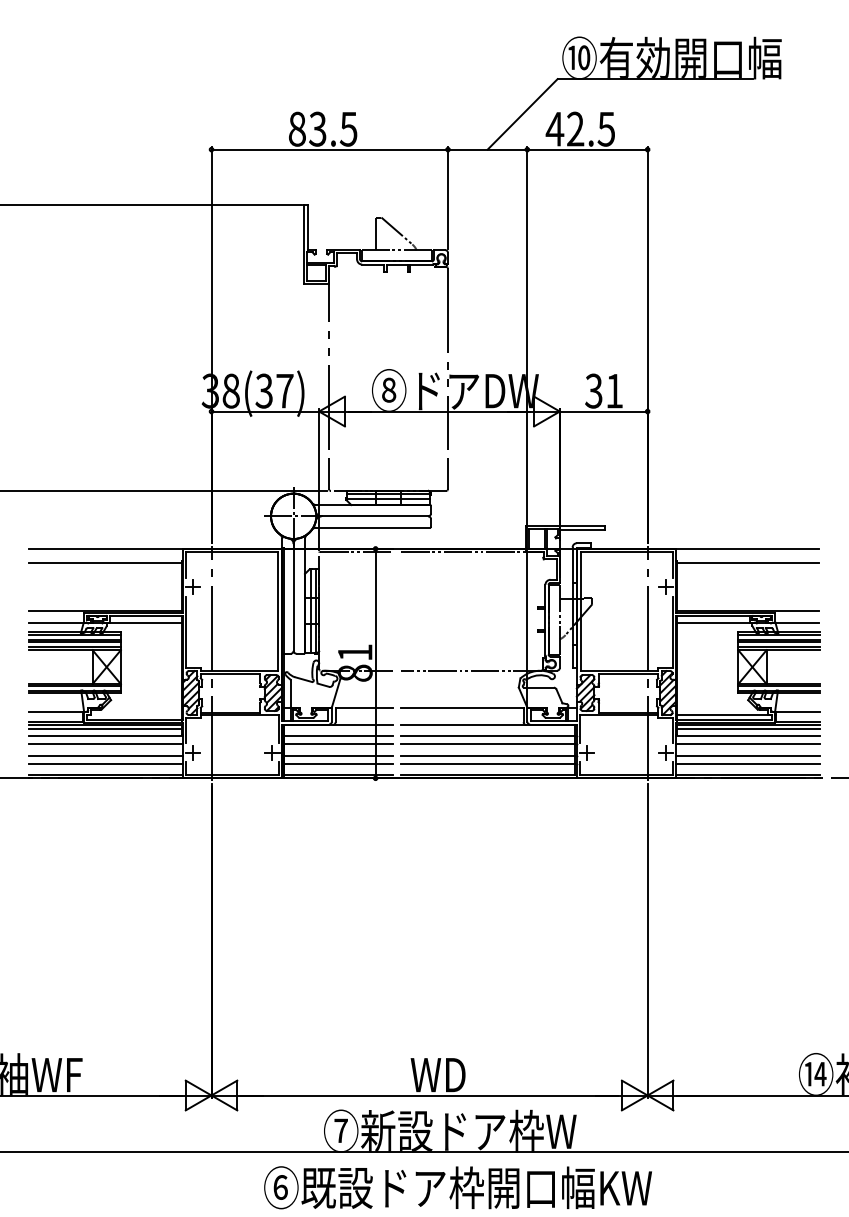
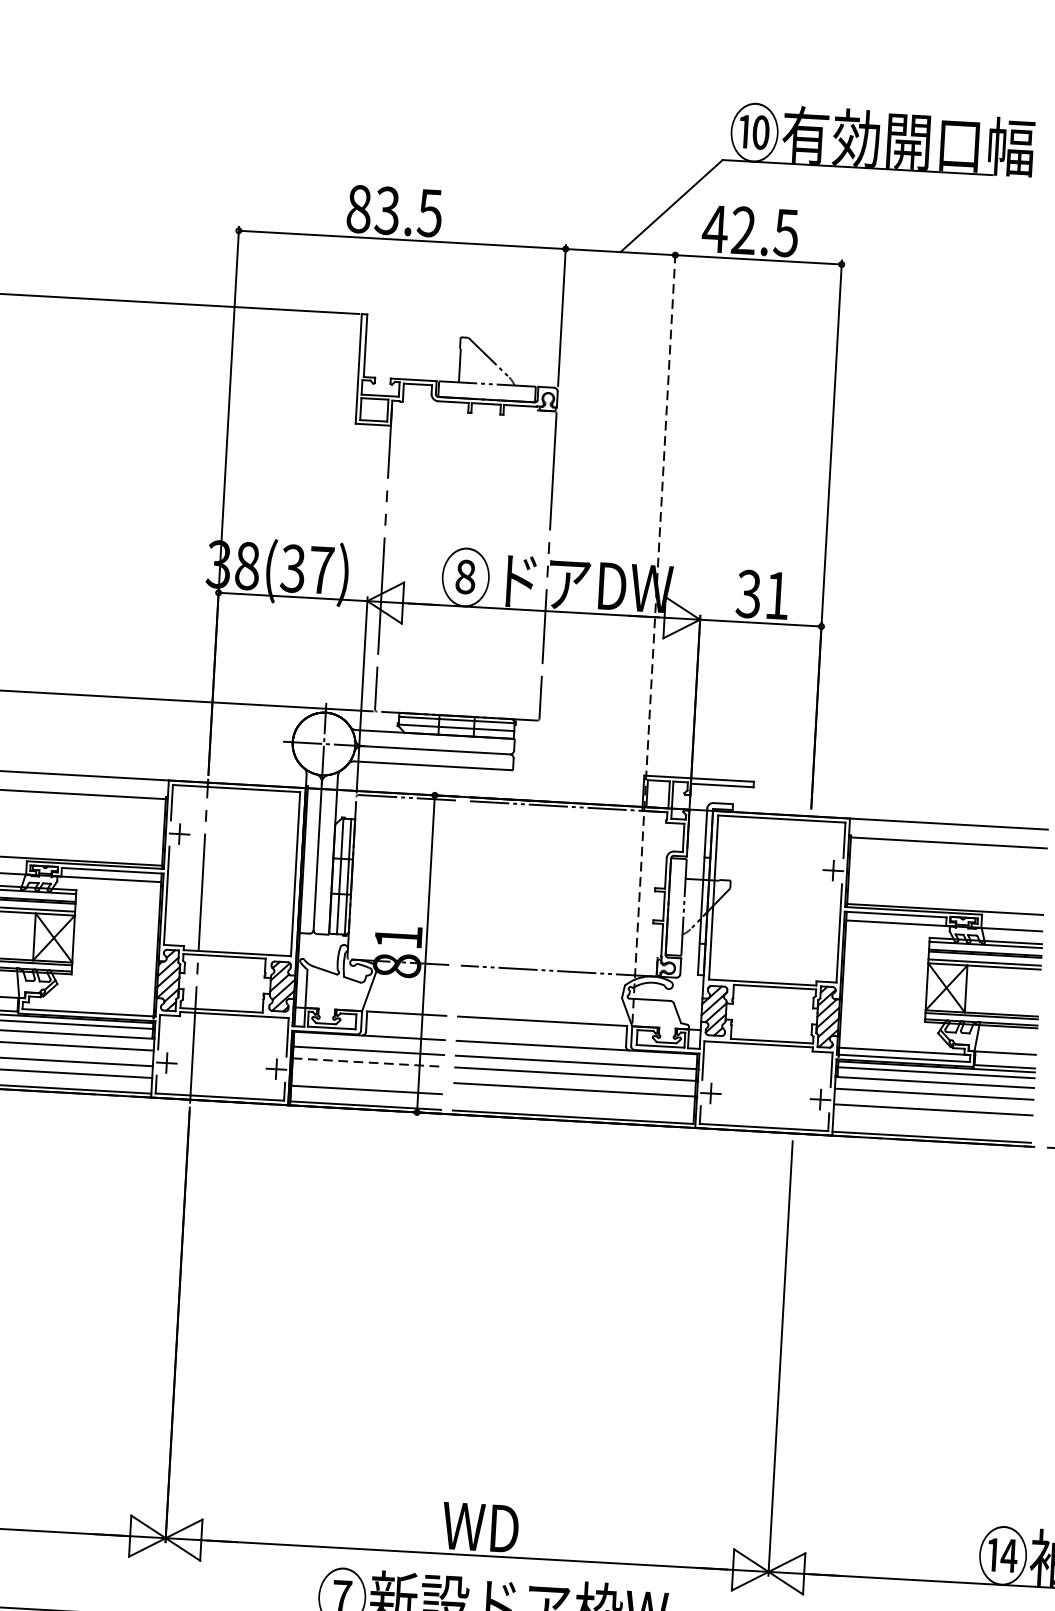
line: (527, 425) -> (654, 636), solid -> dashed
line: (647, 663) -> (801, 974), removed
line: (338, 744) -> (368, 1062), solid -> dashed
line: (337, 755) -> (366, 1077), removed
line: (488, 764) -> (574, 1102), removed
line: (747, 764) -> (932, 1122), removed

